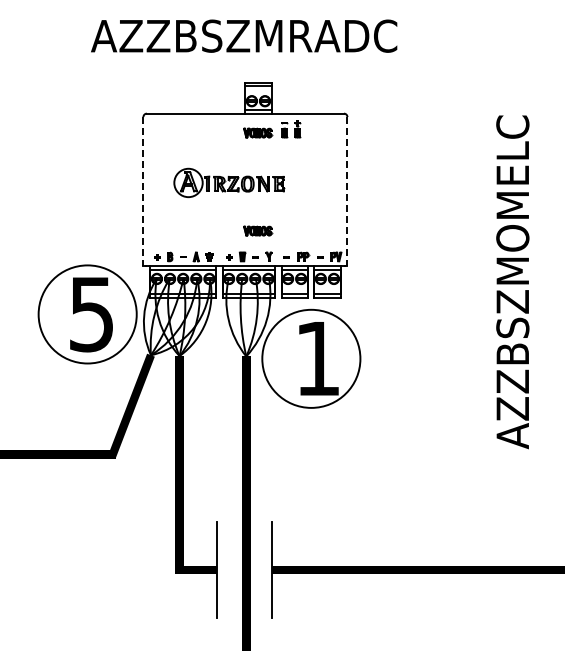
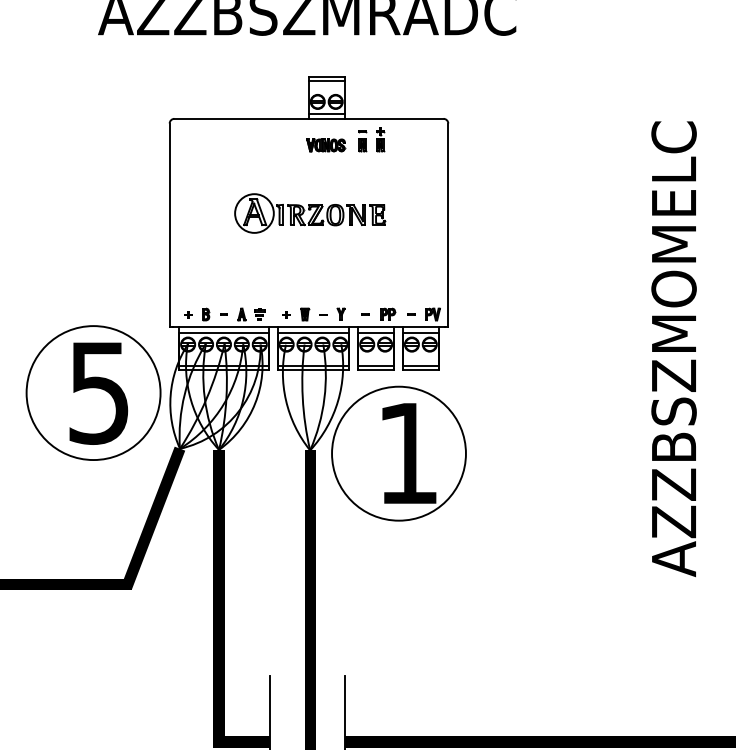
part: (229, 182) -> (310, 212), moved
line: (143, 191) -> (169, 225), dashed -> solid
line: (347, 191) -> (448, 225), dashed -> solid
part: (258, 230) -> (326, 278), removed

